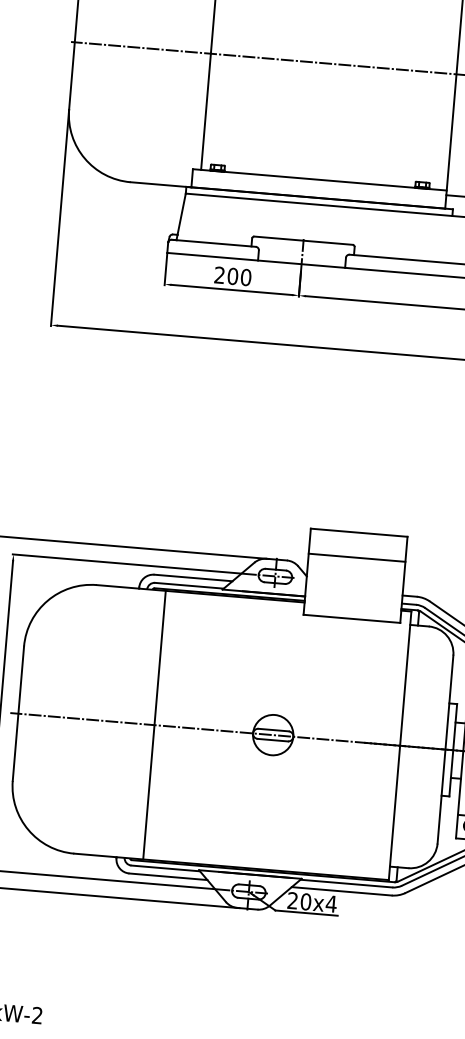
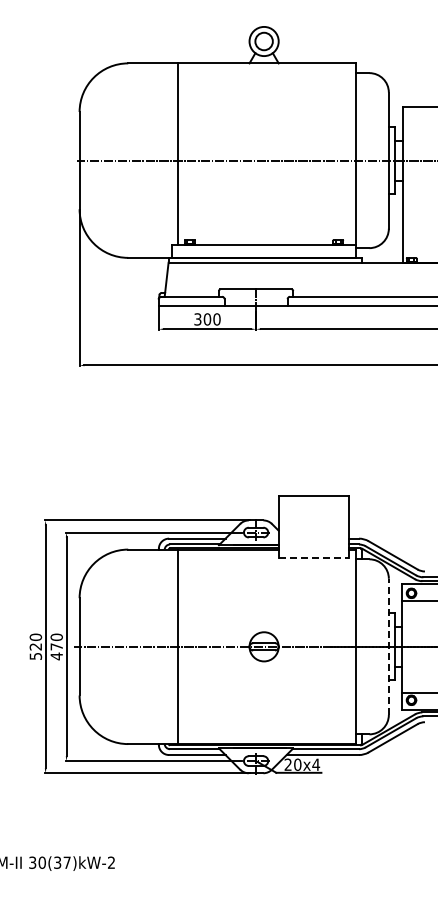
text: (219, 275) -> (197, 319), 200 -> 300
line: (356, 558) -> (313, 514), removed
line: (353, 618) -> (314, 558), solid -> dashed
line: (445, 749) -> (388, 646), solid -> dashed

